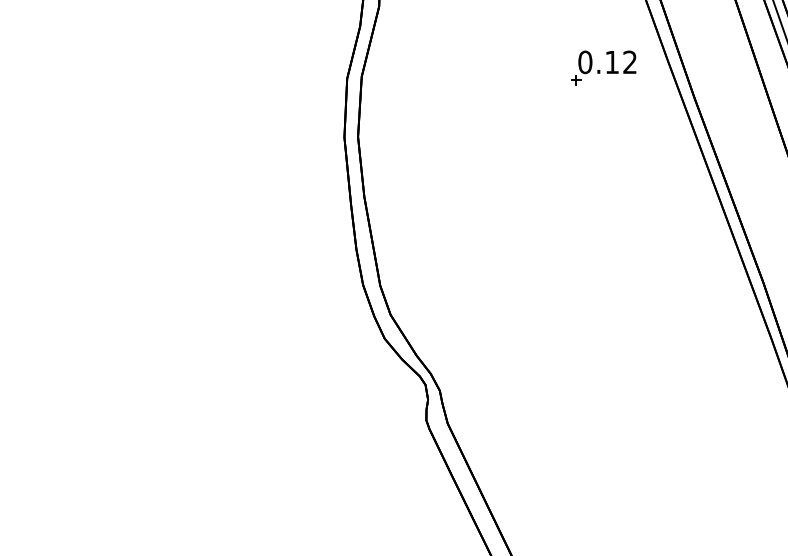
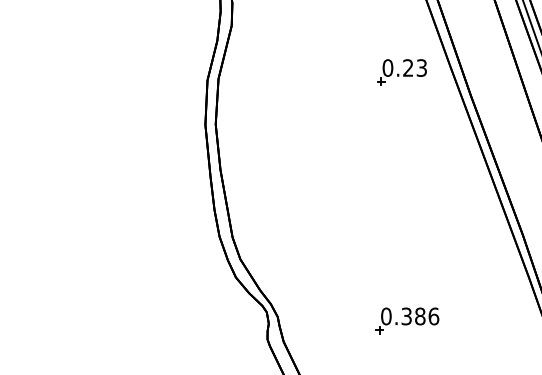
text: (620, 62) -> (414, 68), 0.12 -> 0.23
part: (611, 395) -> (407, 320), added

